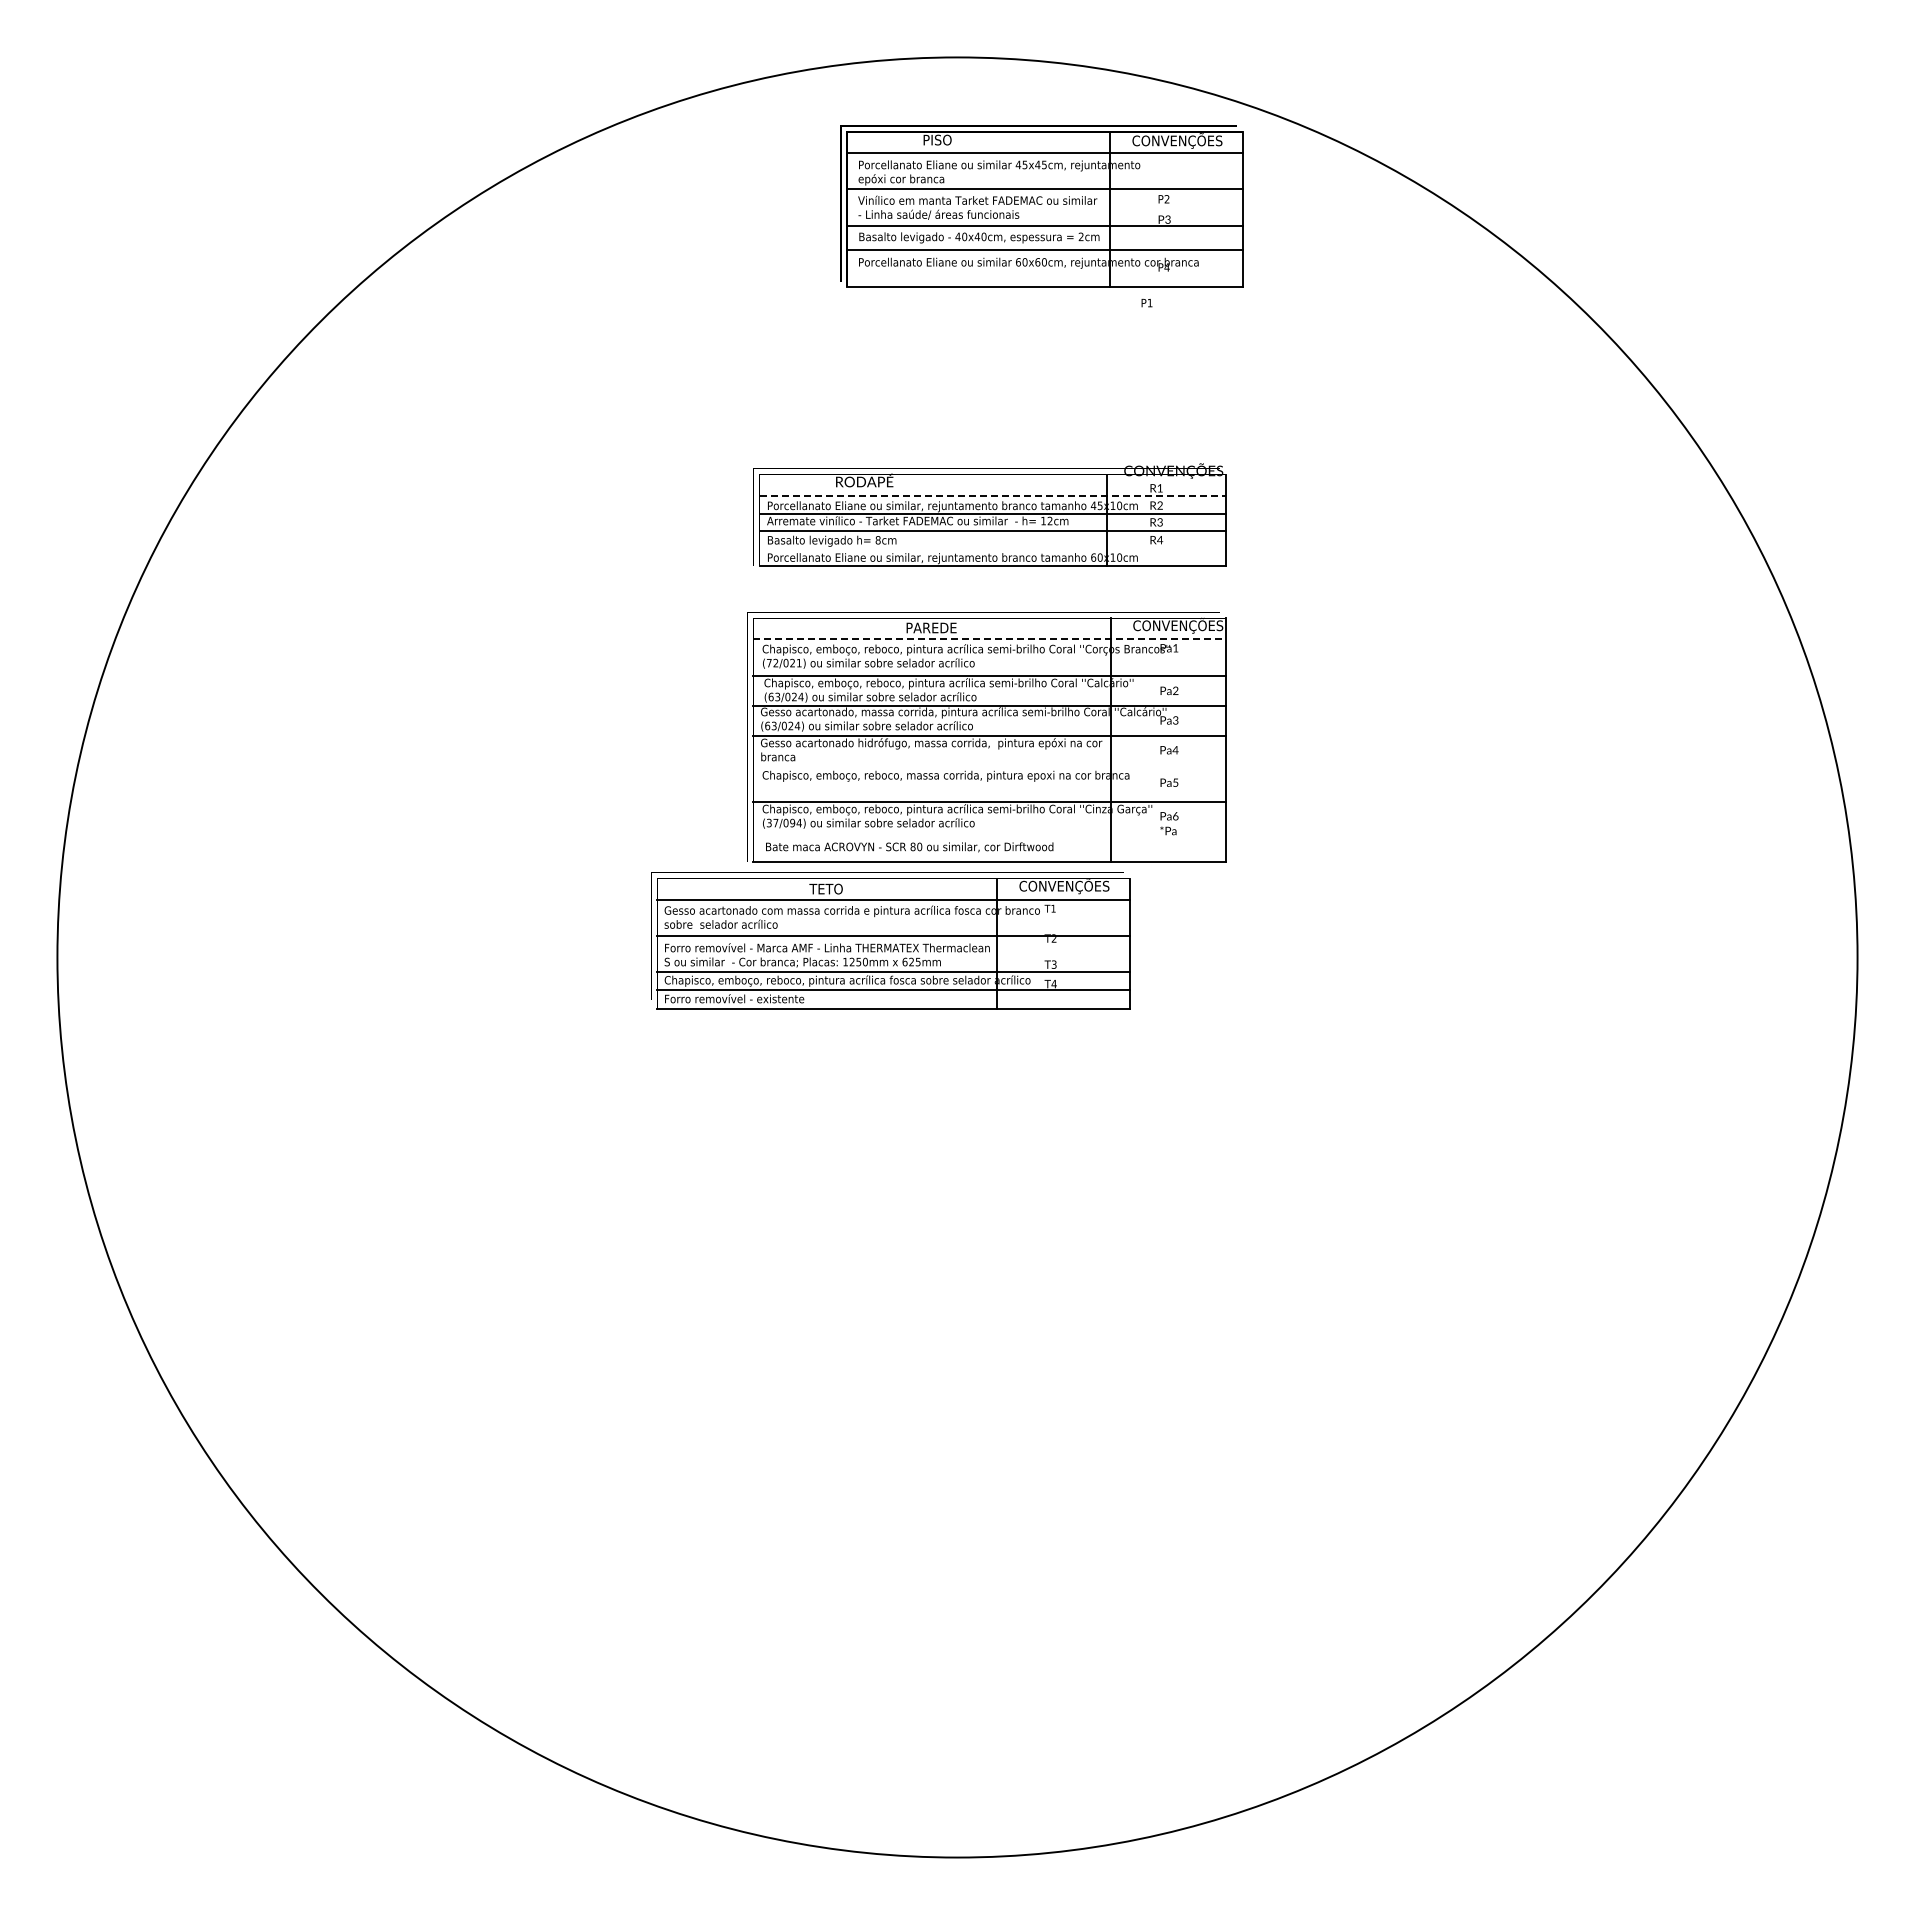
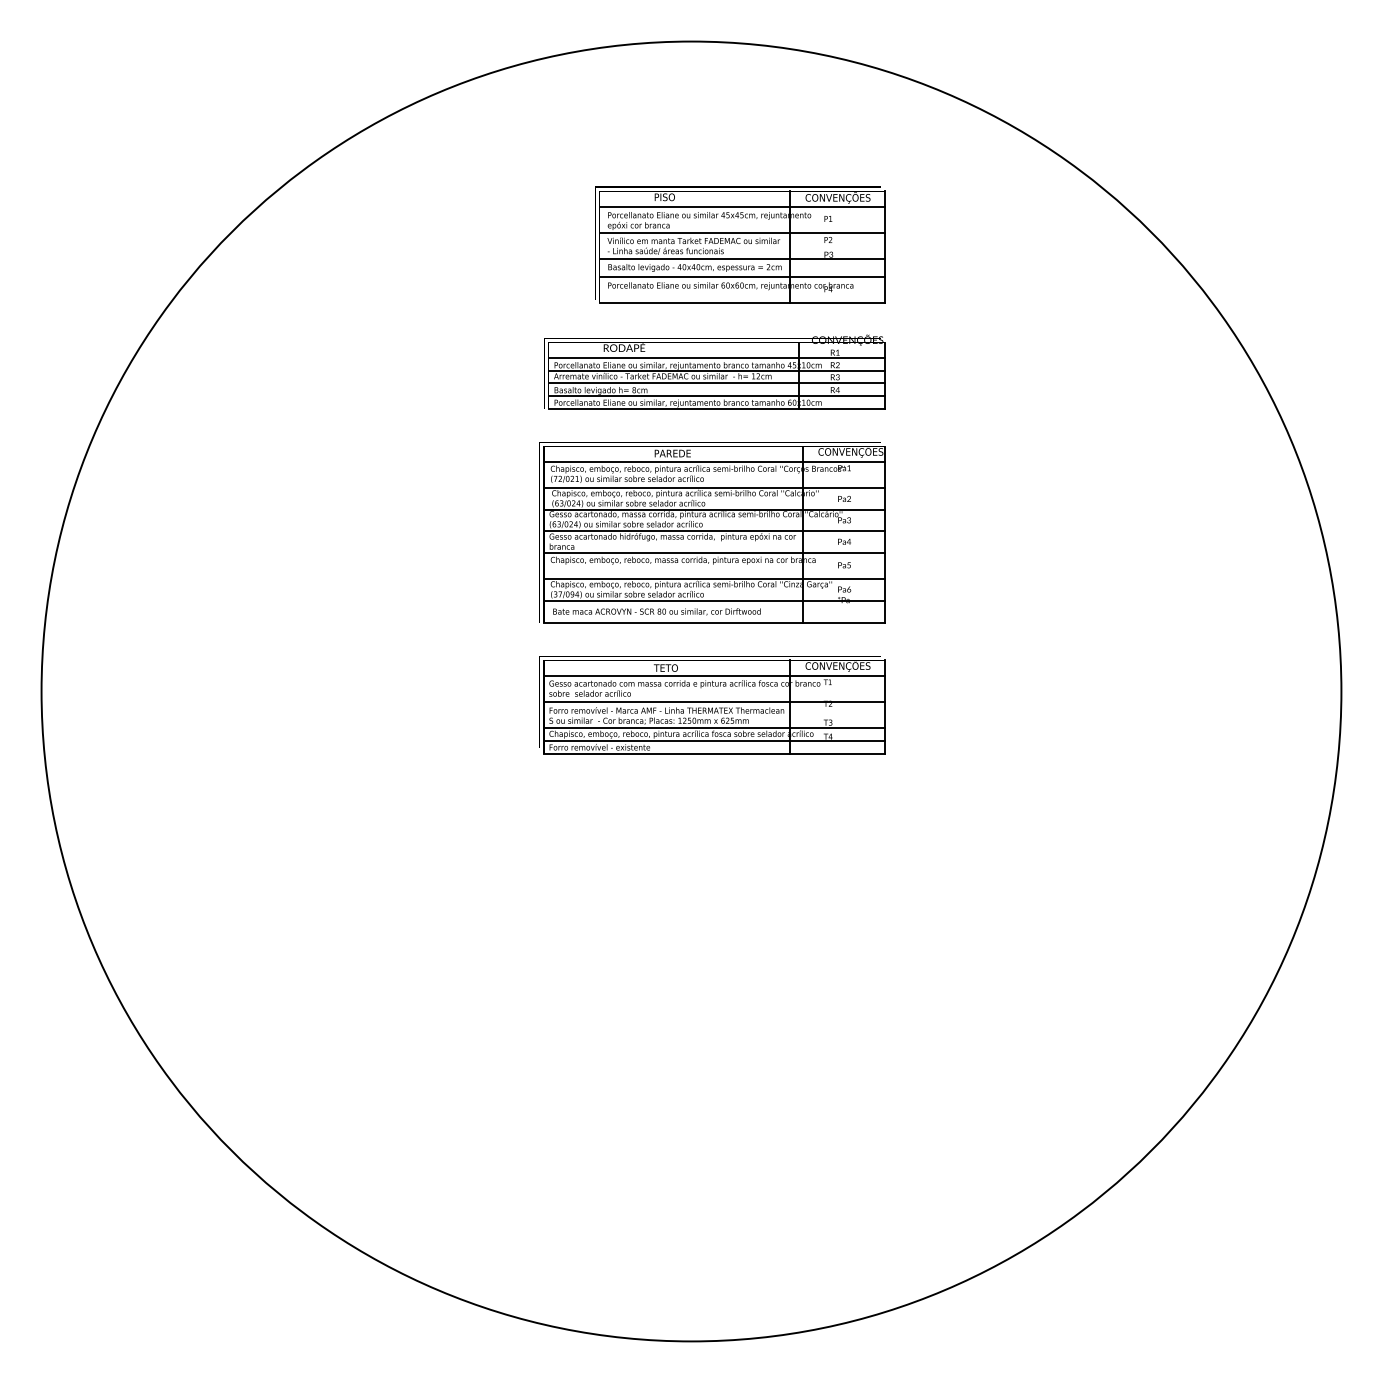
part: (1041, 206) -> (739, 245), moved
line: (993, 495) -> (717, 357), dashed -> solid
line: (992, 547) -> (716, 395), added
line: (990, 639) -> (715, 461), dashed -> solid
line: (989, 765) -> (714, 552), added
line: (989, 832) -> (714, 601), added
part: (890, 940) -> (712, 705), moved

